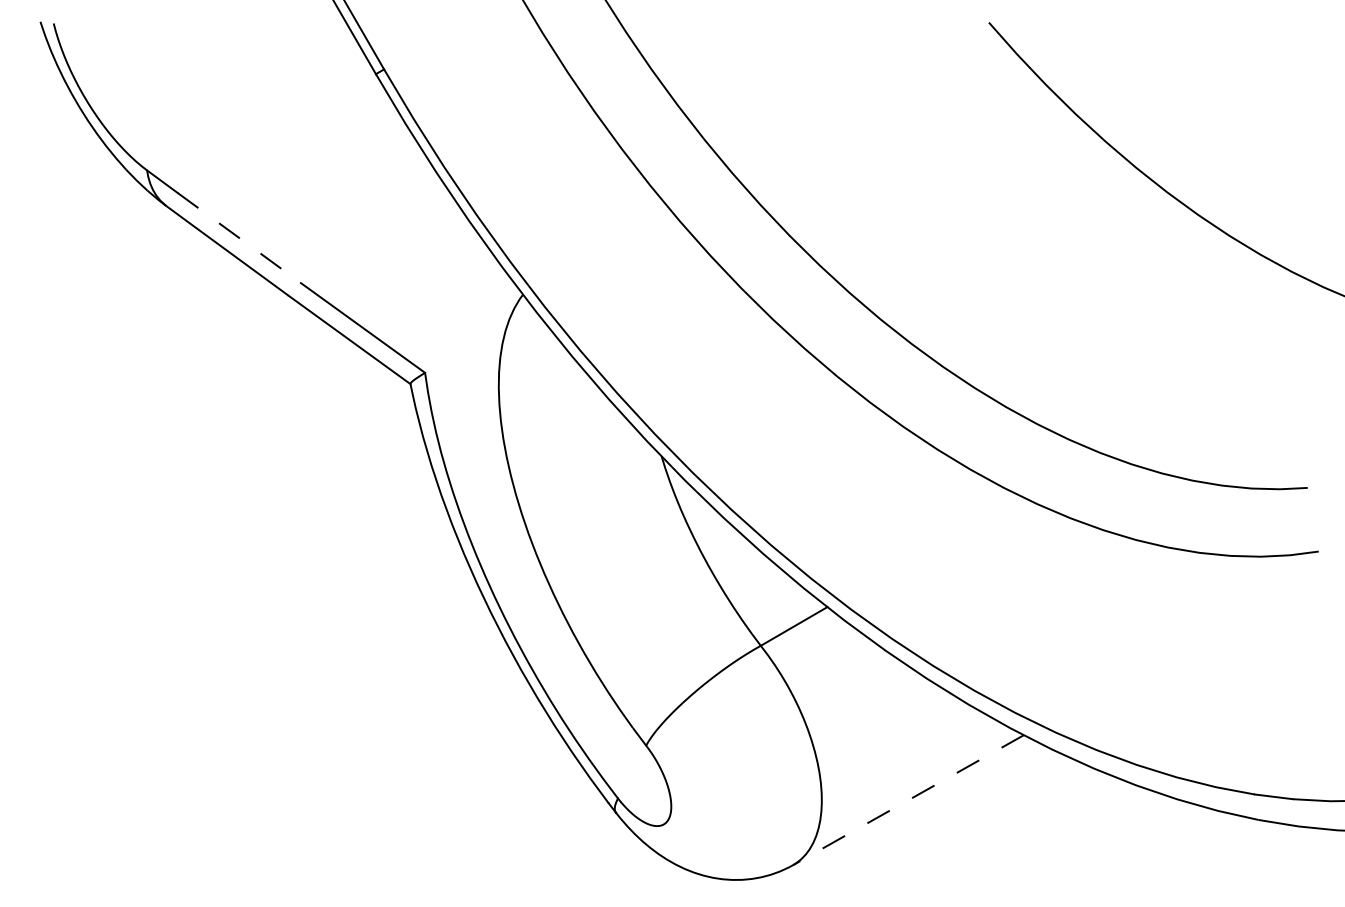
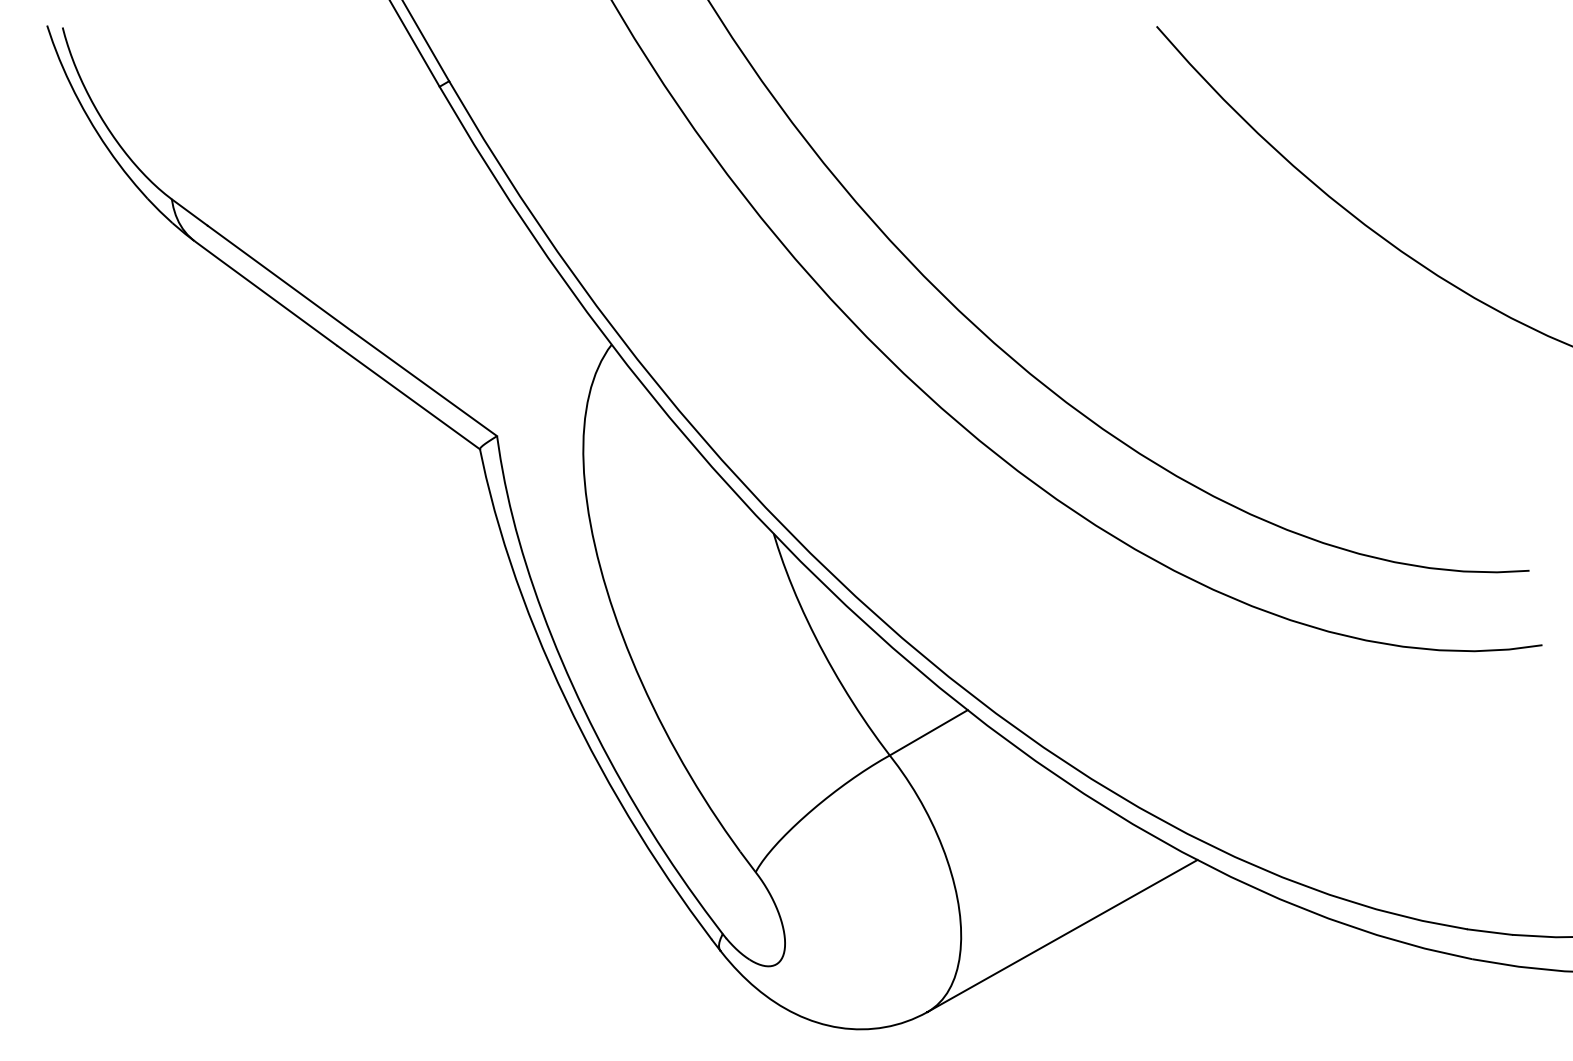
line: (239, 238) -> (280, 278), dashed -> solid
line: (908, 800) -> (1062, 936), dashed -> solid

